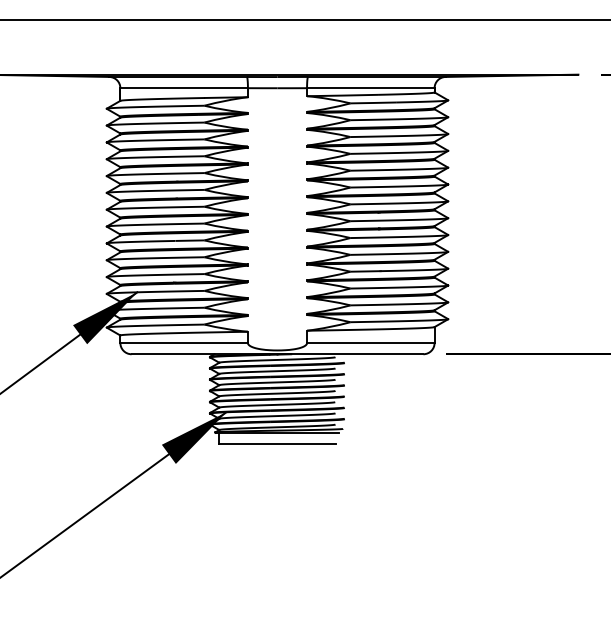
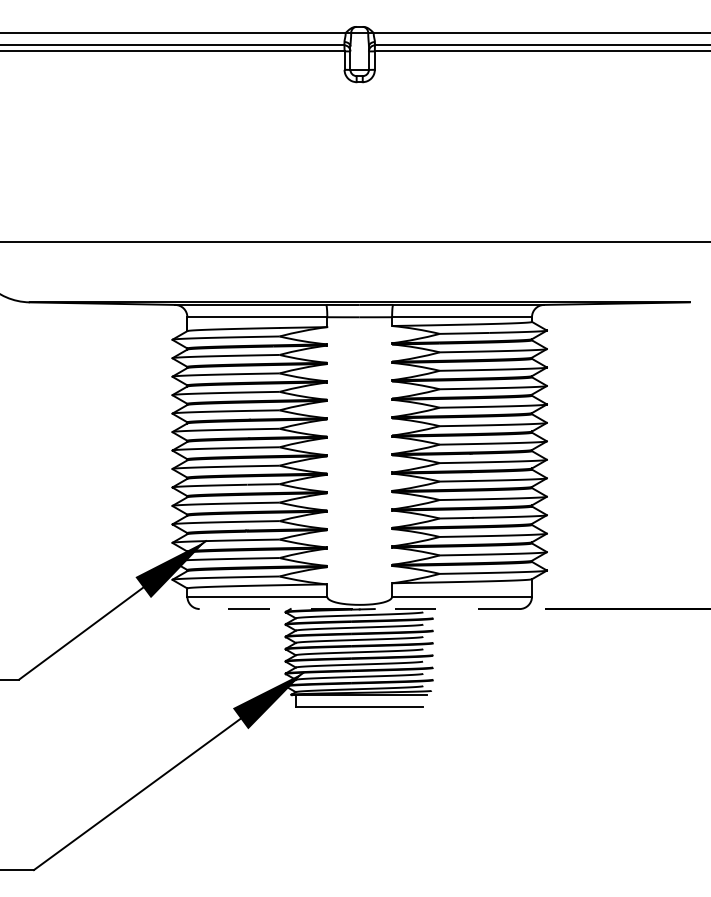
line: (277, 354) -> (359, 609), solid -> dashed

